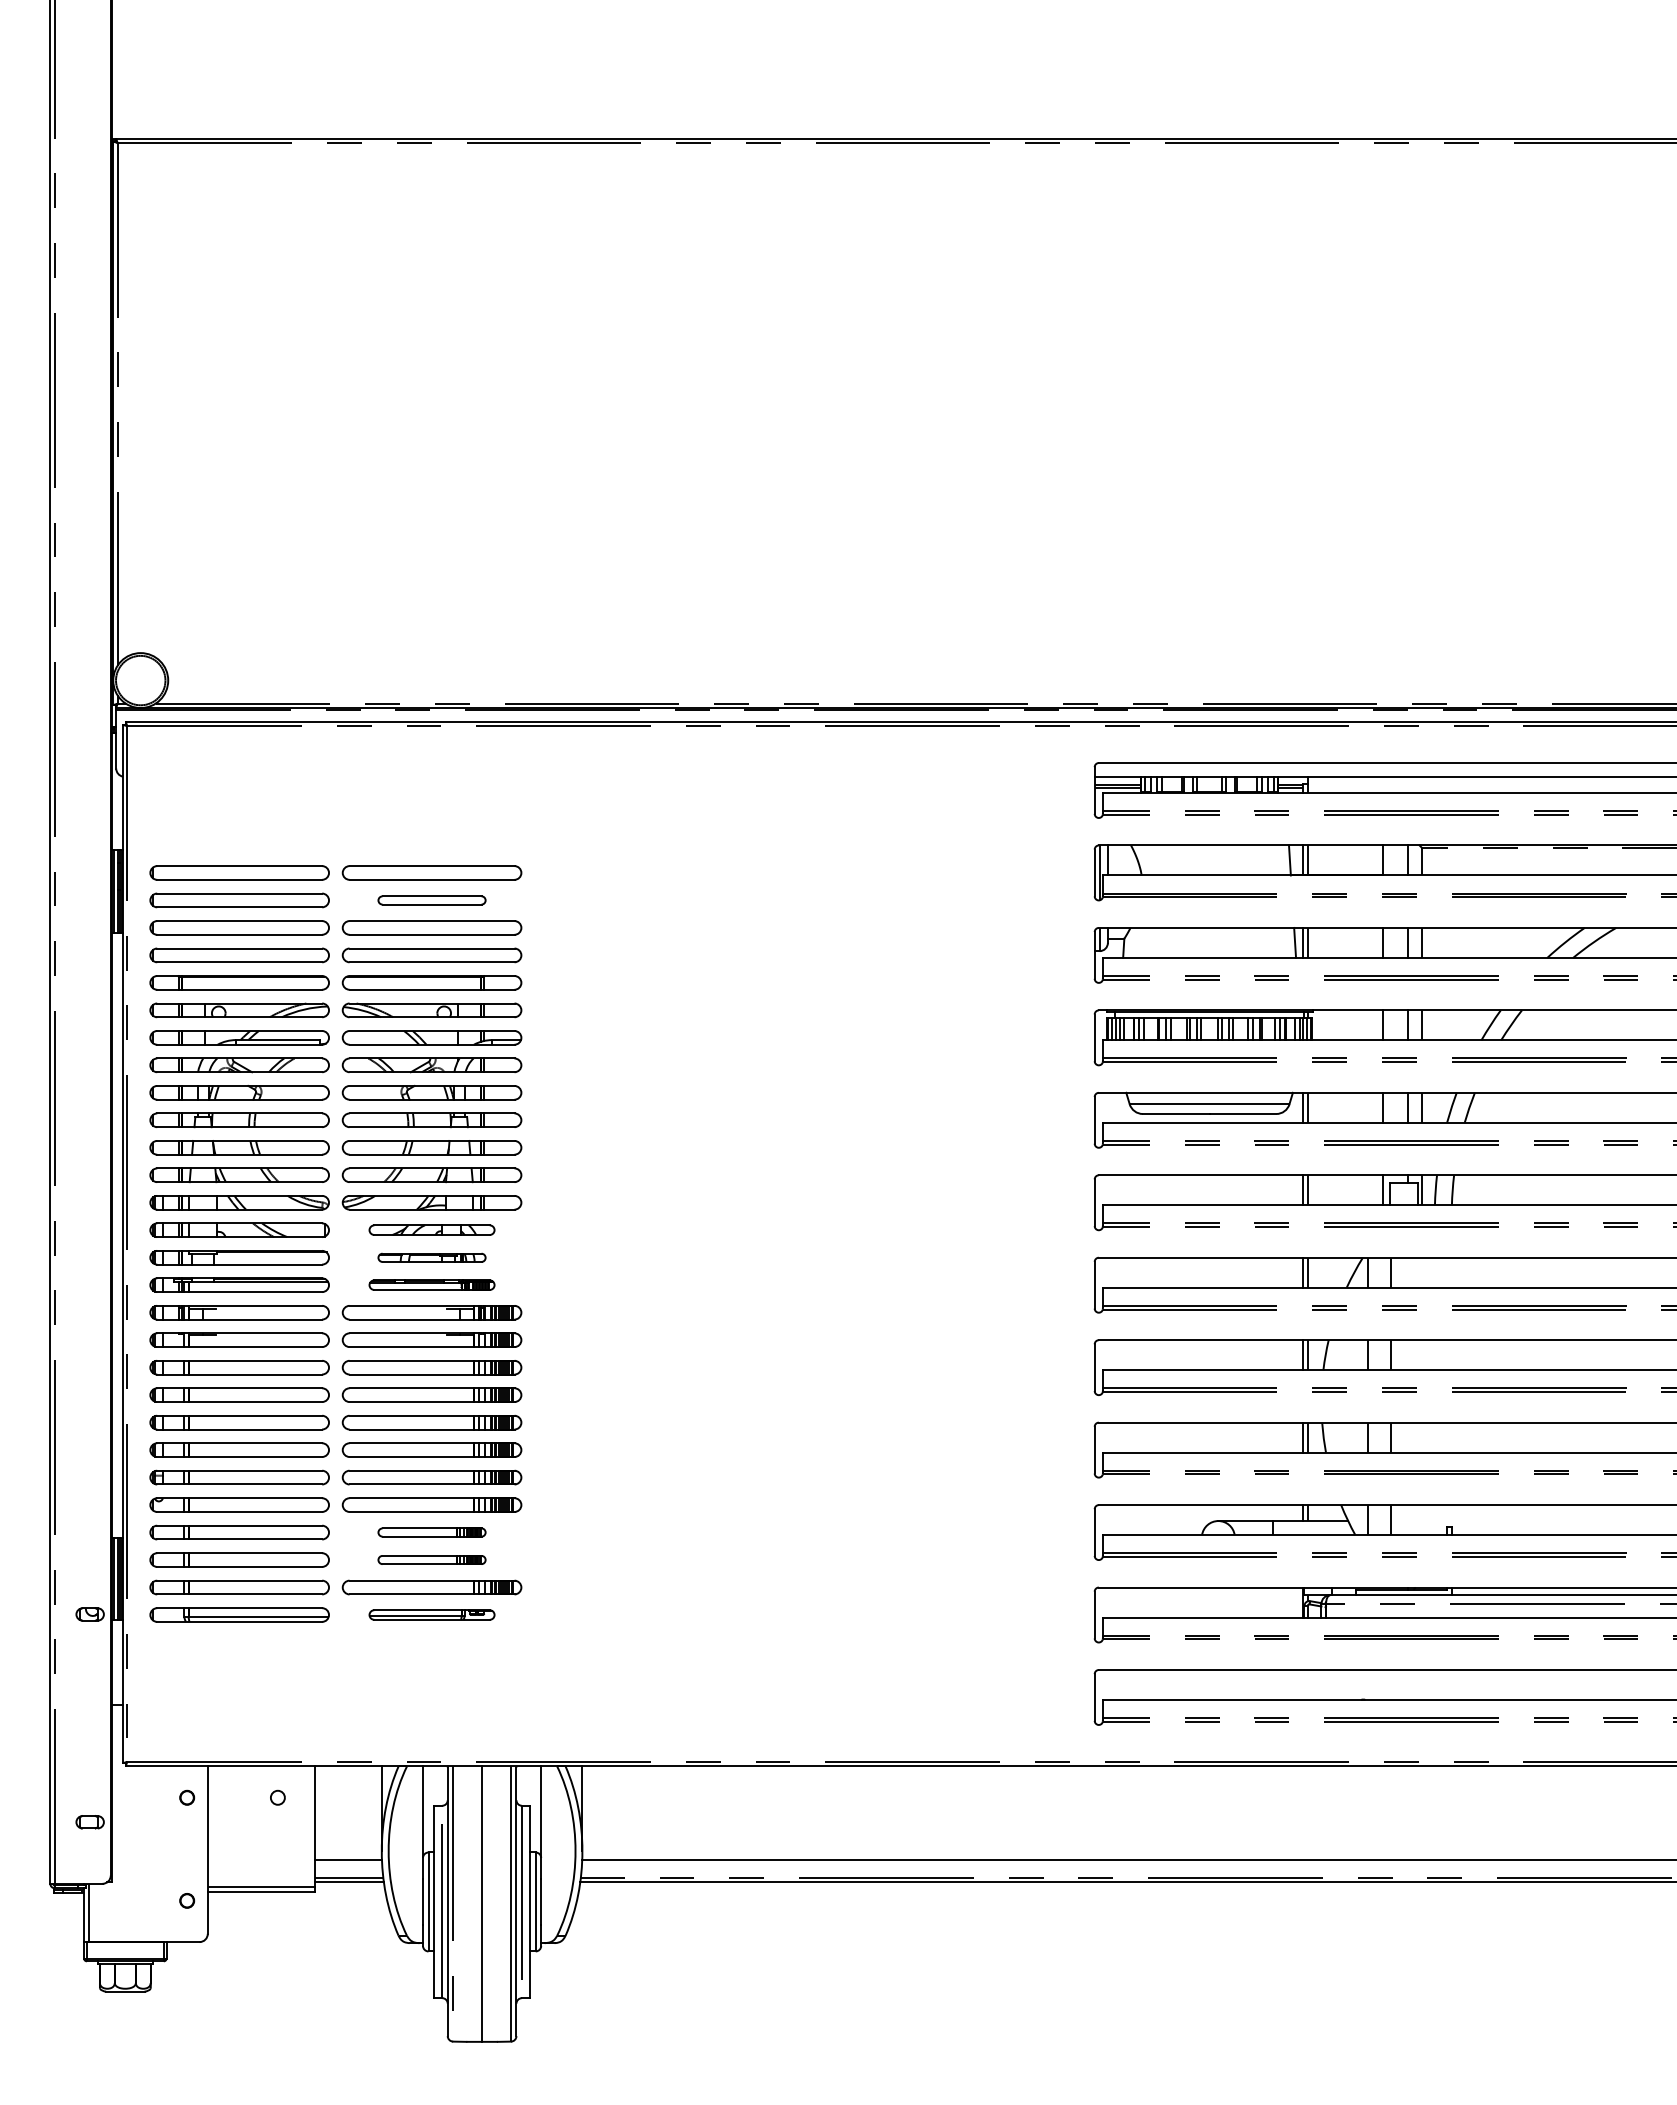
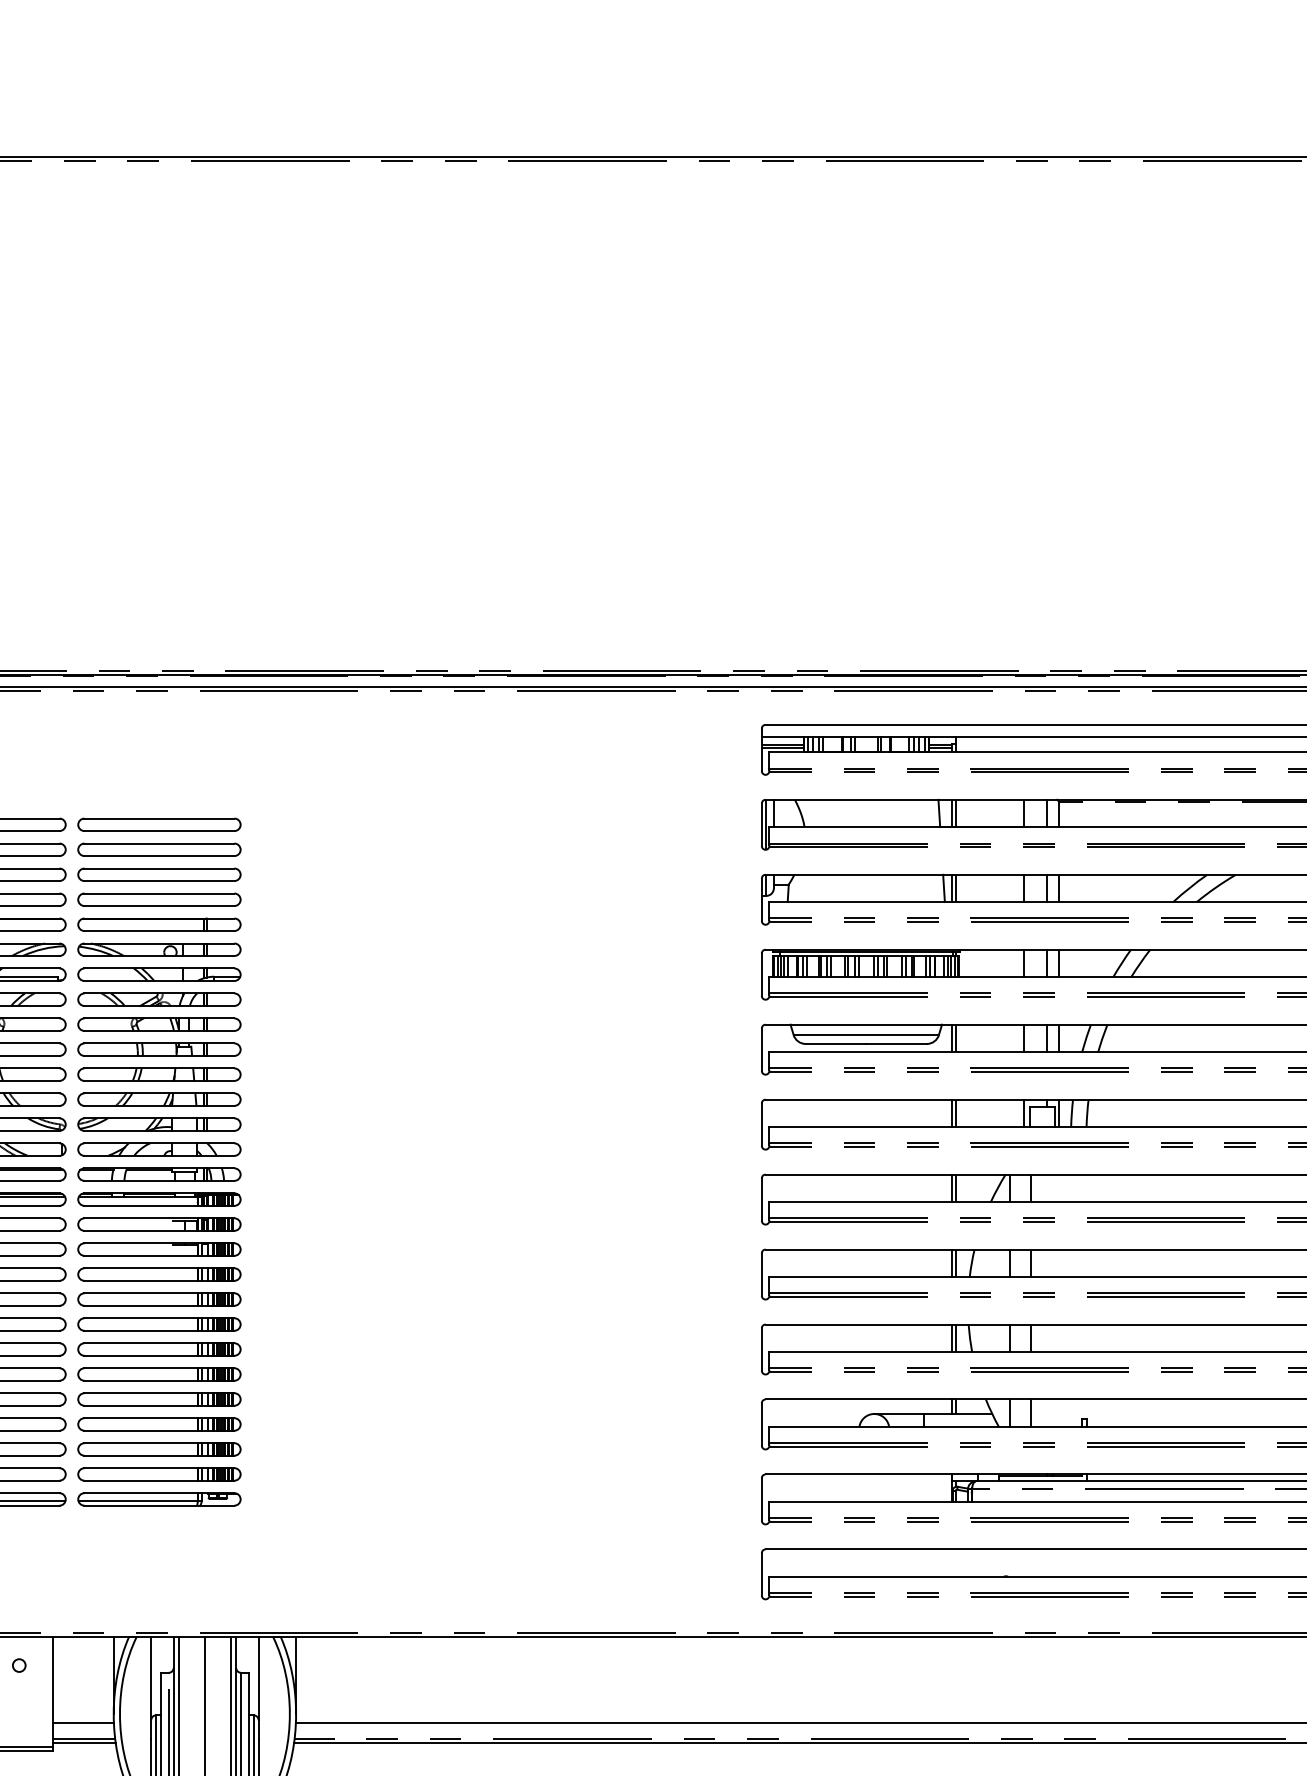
part: (431, 900) -> (158, 849), size x1.67
part: (431, 1229) -> (158, 1148), size x1.43
part: (431, 1257) -> (158, 1174), size x1.67
part: (431, 1284) -> (158, 1198), size x1.43
part: (431, 1532) -> (158, 1424), size x1.67
part: (431, 1559) -> (158, 1448), size x1.67
part: (431, 1614) -> (158, 1498), size x1.43

